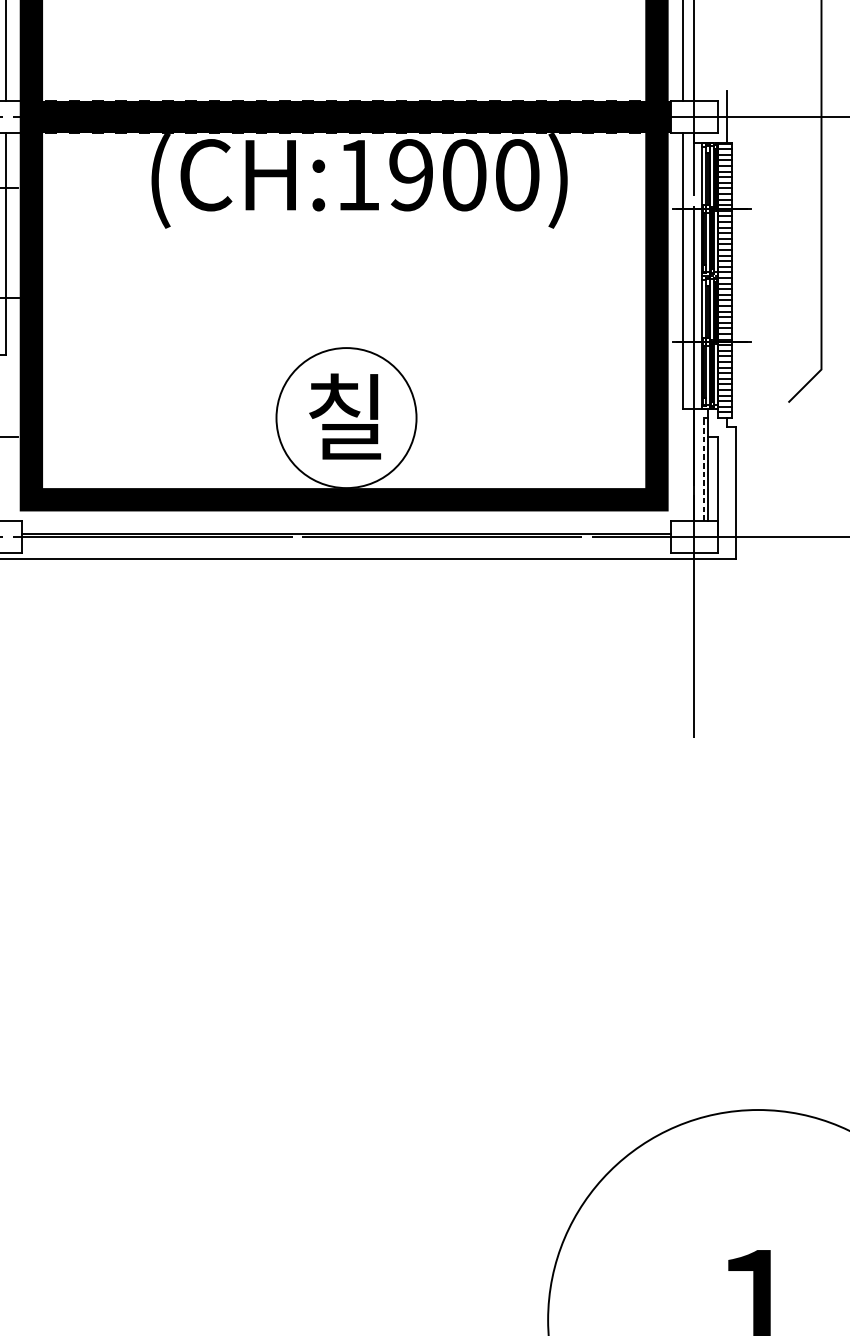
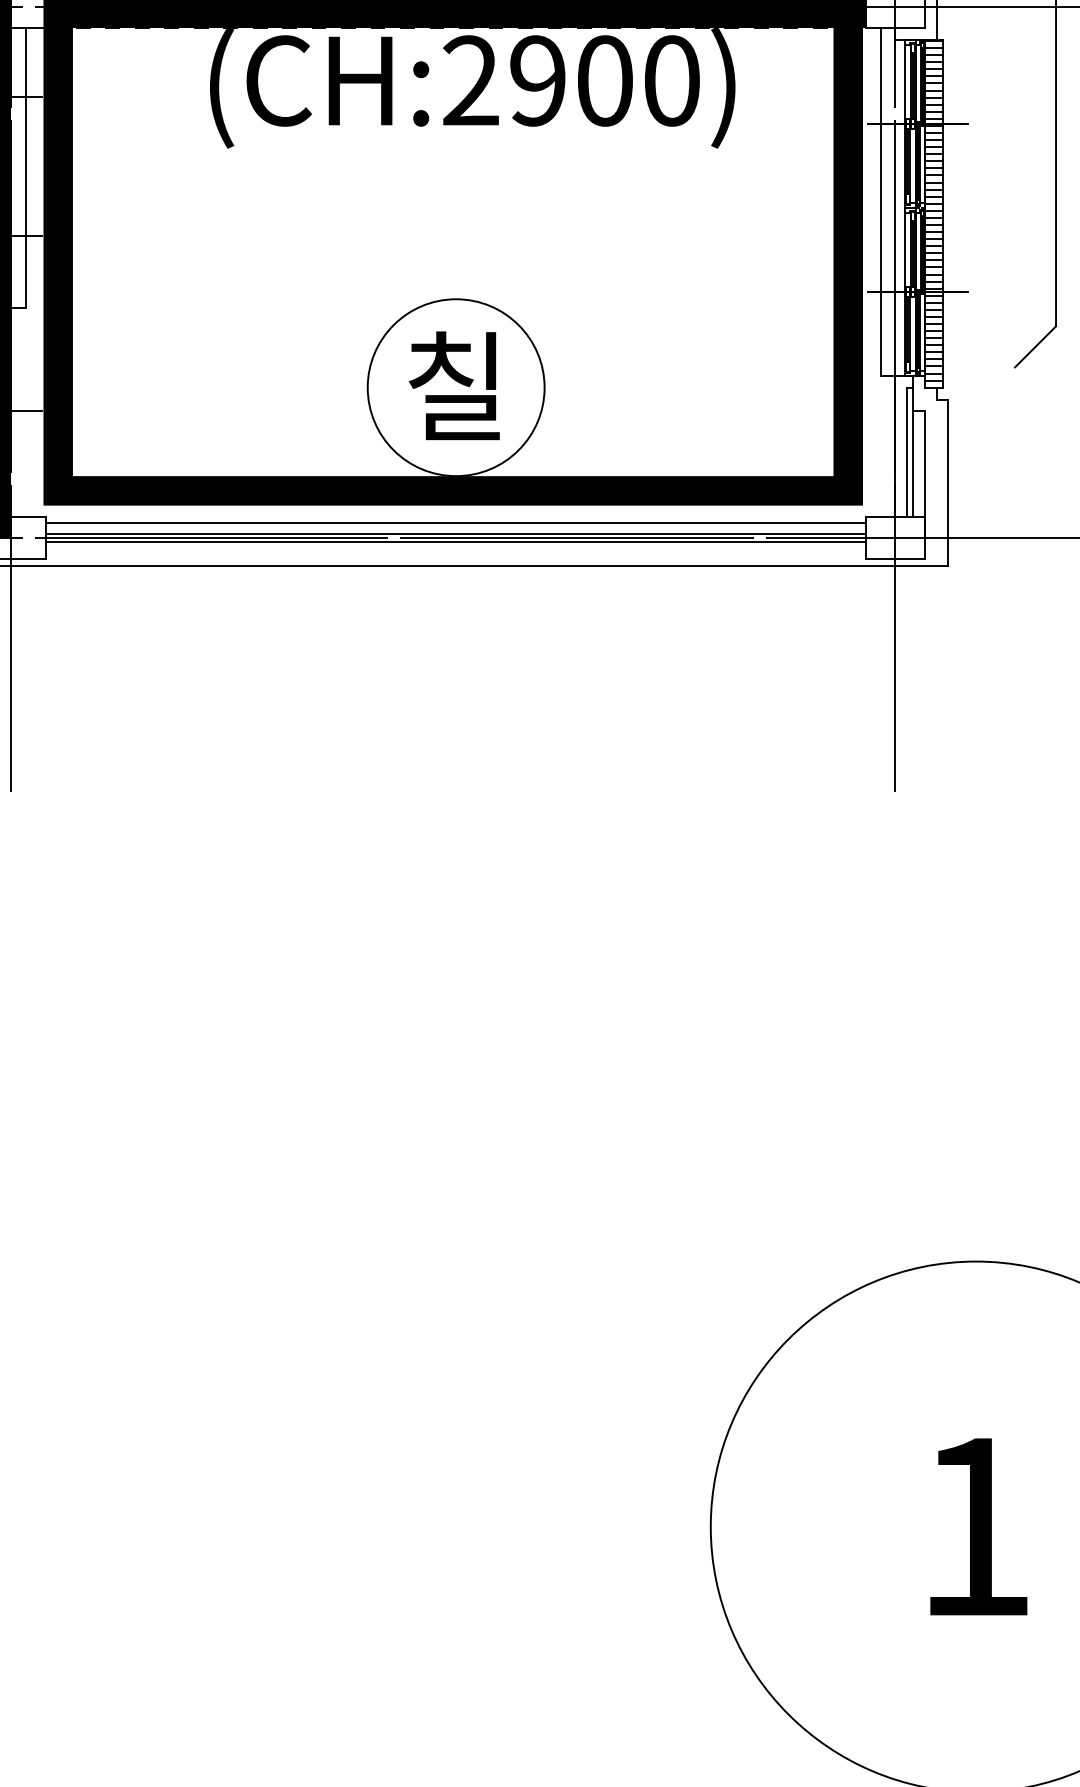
text: (357, 174) -> (470, 80), (CH:1900) -> (CH:2900)
line: (703, 469) -> (907, 452), dashed -> solid
line: (345, 525) -> (455, 523), added
line: (345, 540) -> (455, 542), added

